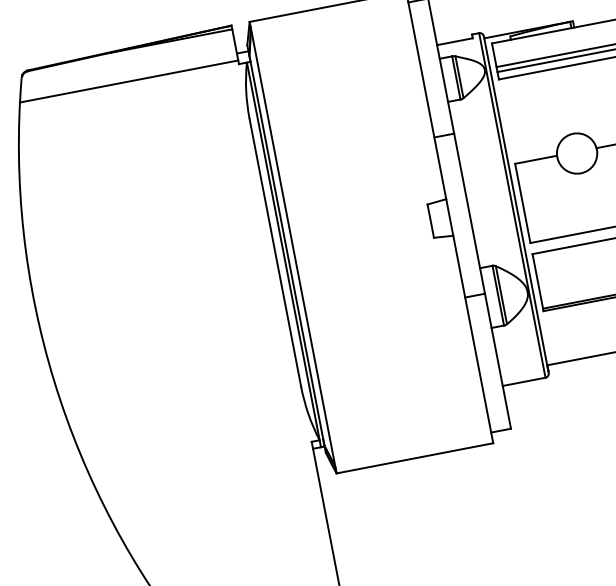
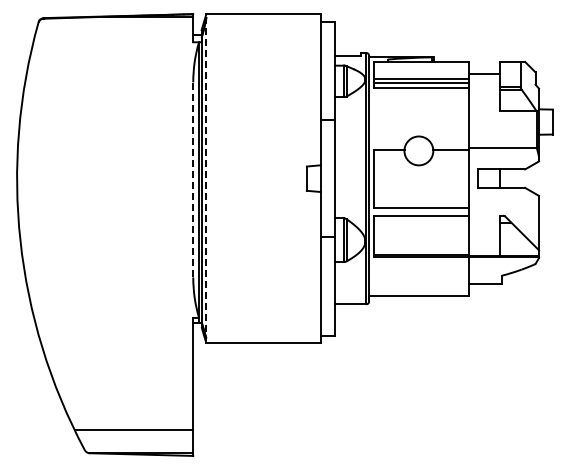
line: (128, 81) -> (113, 39), removed
line: (293, 247) -> (206, 178), solid -> dashed
line: (275, 252) -> (193, 179), solid -> dashed

